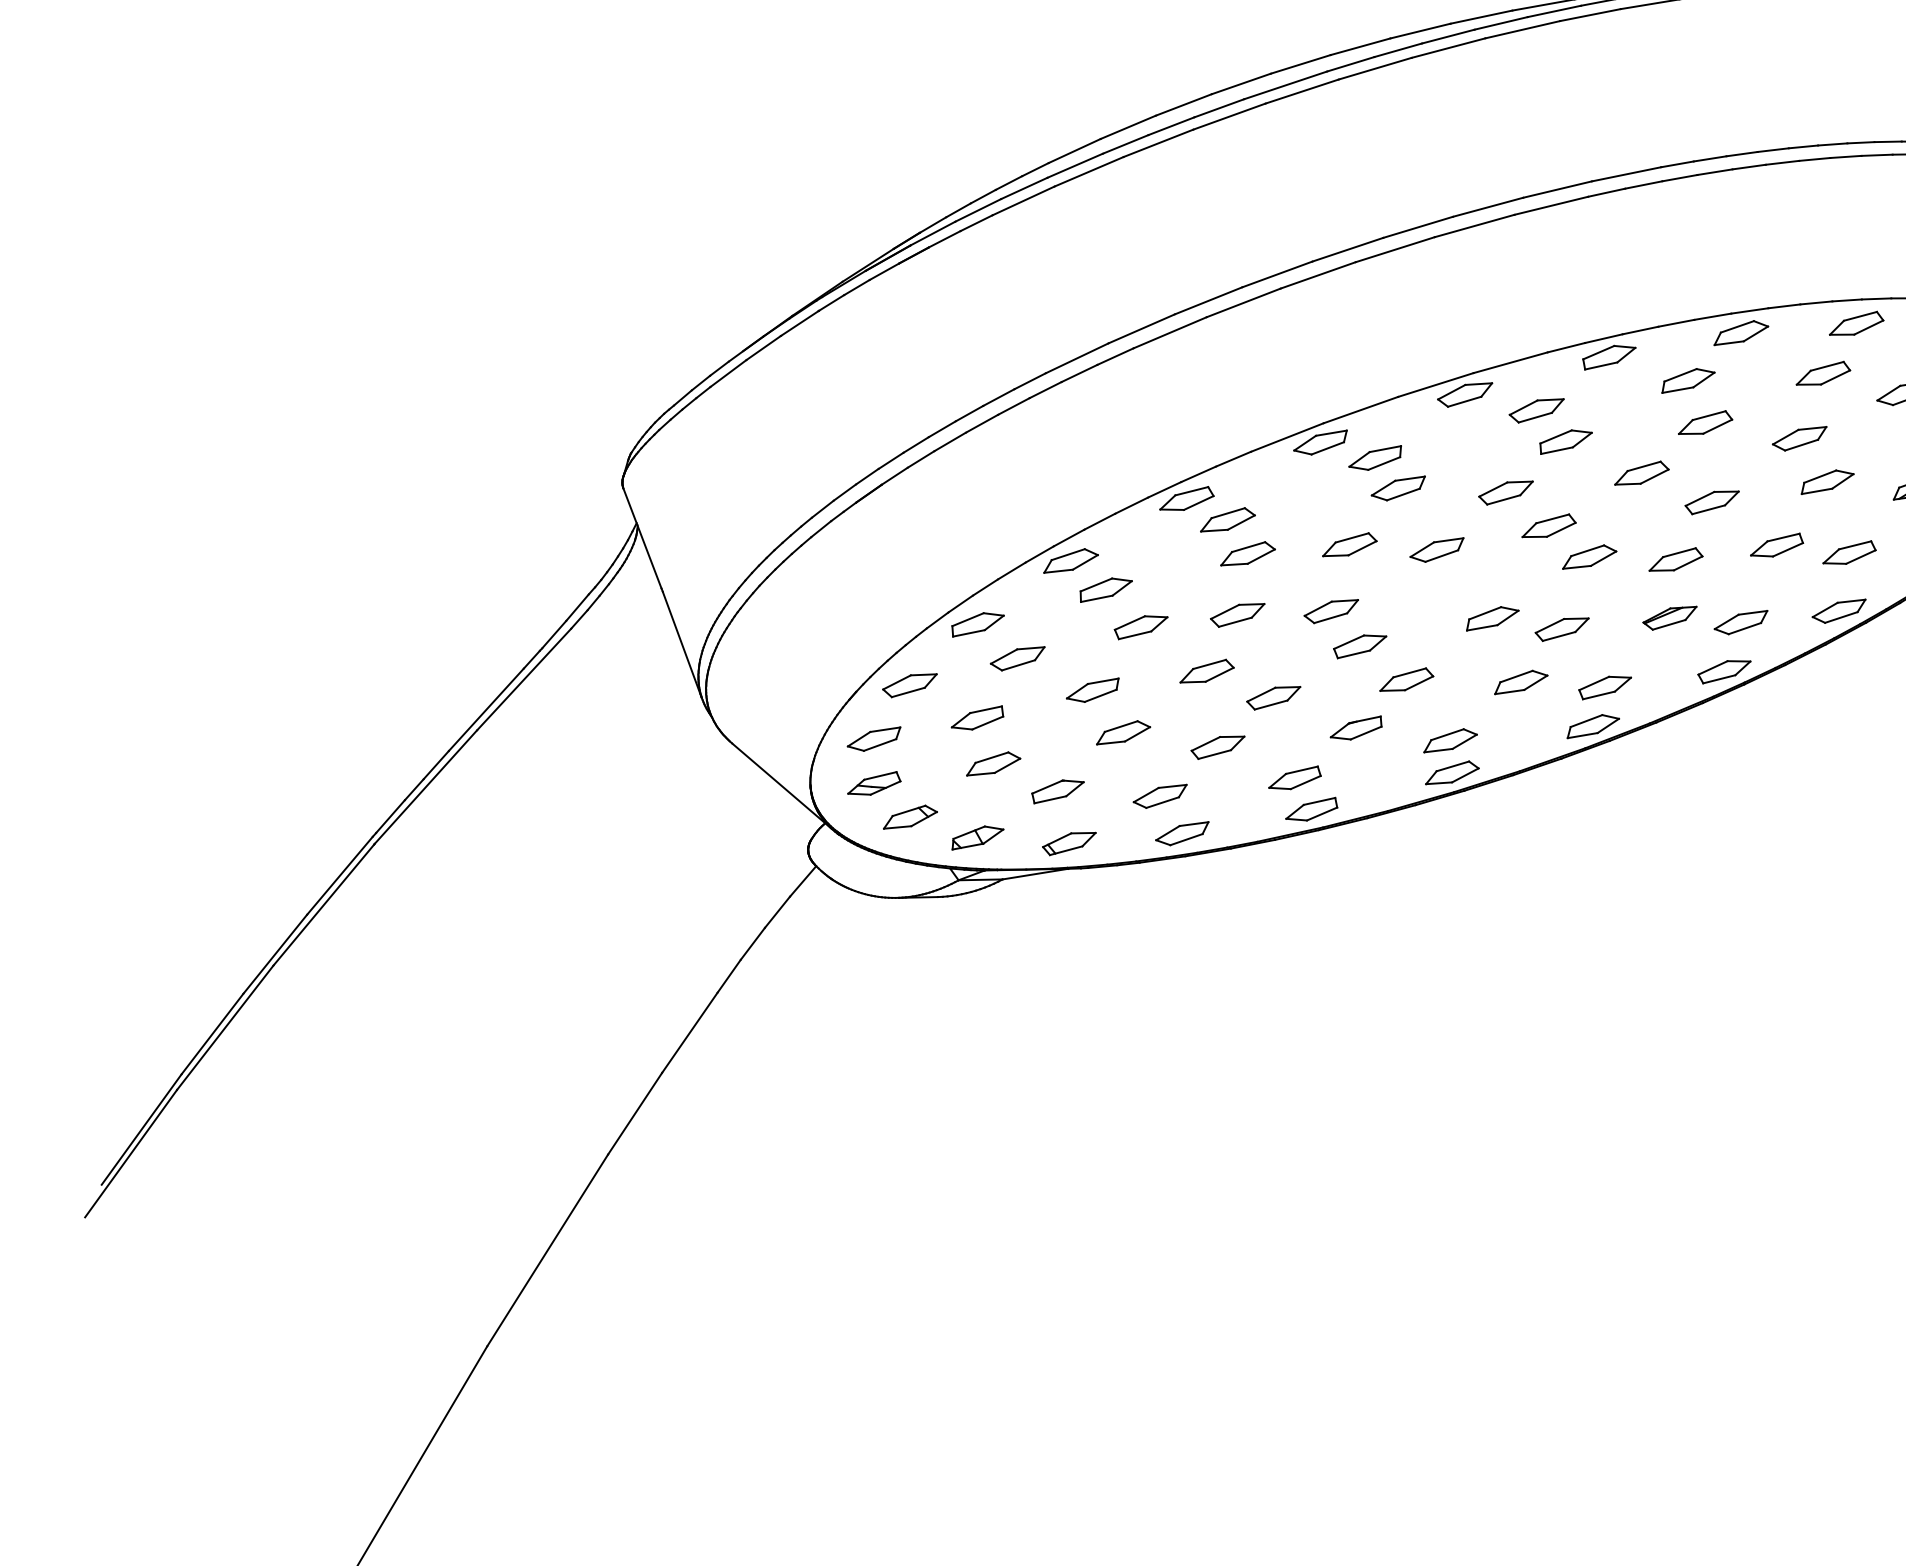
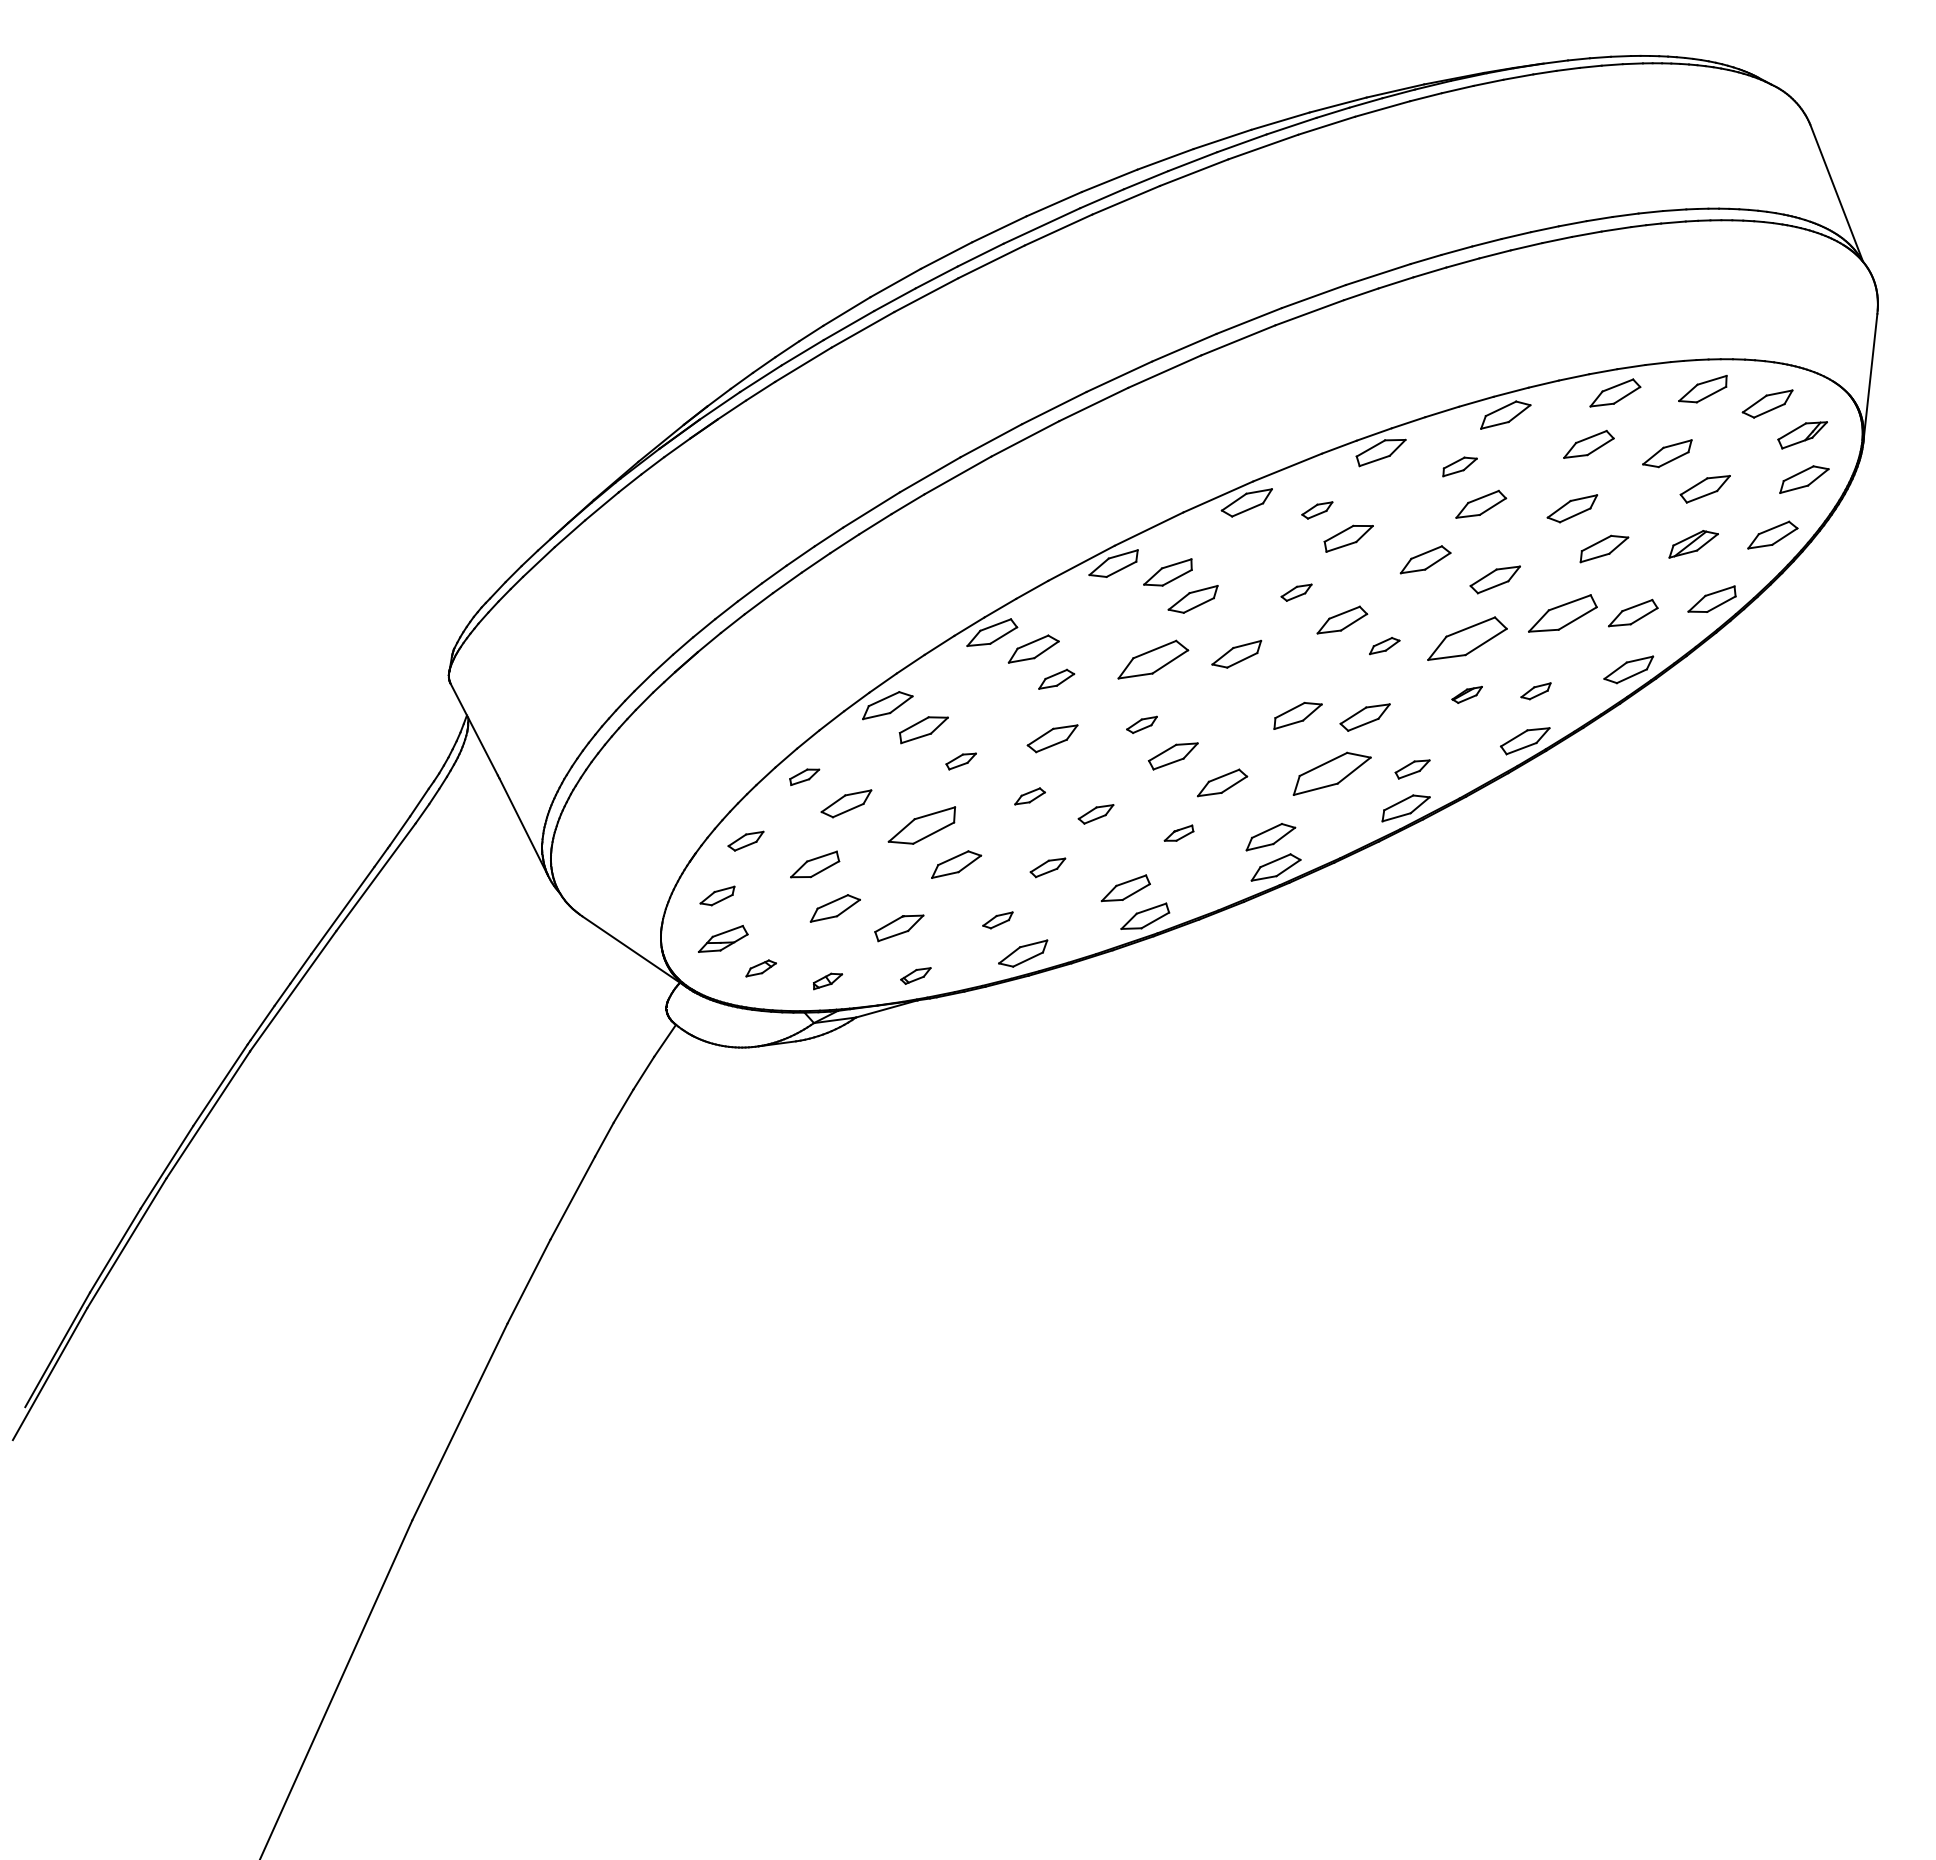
part: (1687, 381) -> (1459, 466), size x0.7
part: (1536, 410) -> (1317, 510), size x0.6
part: (1505, 492) -> (1296, 592), size x0.6
part: (1350, 544) -> (1153, 659), size x1.4
part: (1777, 544) -> (1562, 613), size x1.4
part: (1248, 553) -> (1056, 678), size x0.7
part: (1590, 557) -> (1384, 645), size x0.6
part: (1676, 559) -> (1467, 638), size x1.6
part: (1330, 610) -> (1141, 724), size x0.6
part: (1668, 617) -> (1466, 694), size x0.6
part: (1740, 622) -> (1535, 691), size x0.6
part: (977, 626) -> (804, 777), size x0.6
part: (1139, 627) -> (960, 761), size x0.6
part: (1206, 671) -> (1029, 796), size x0.6
part: (1521, 683) -> (1332, 773), size x1.6
part: (909, 684) -> (745, 840), size x0.7
part: (1604, 688) -> (1412, 769), size x0.7
part: (1092, 689) -> (921, 825), size x1.4
part: (1272, 697) -> (1095, 814), size x0.7
part: (1356, 726) -> (1178, 832), size x0.6
part: (873, 737) -> (717, 895), size x0.7
part: (1217, 746) -> (1047, 867), size x0.7
part: (1159, 795) -> (997, 920), size x0.6
part: (909, 817) -> (760, 968), size x0.6
part: (977, 839) -> (827, 981), size x0.6
part: (1068, 843) -> (915, 975), size x0.6

